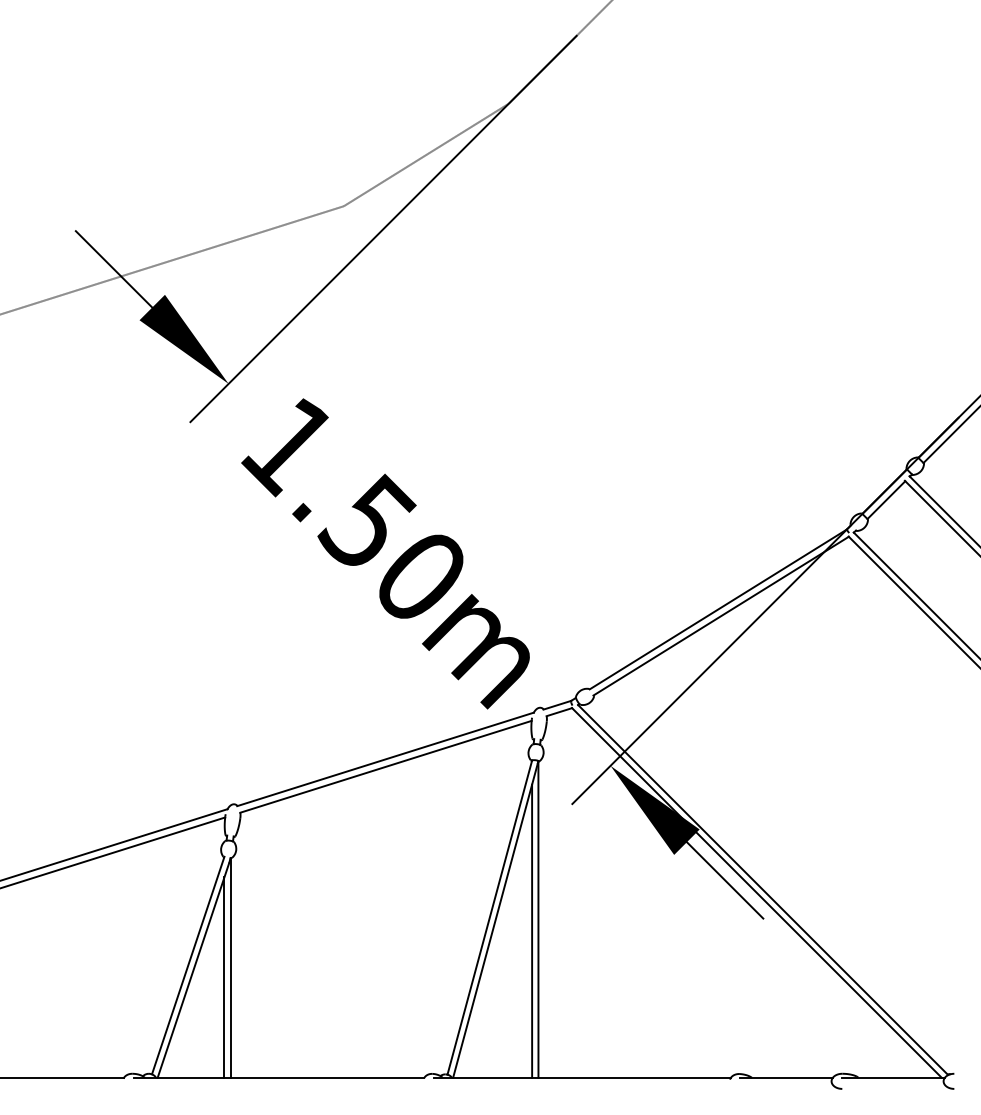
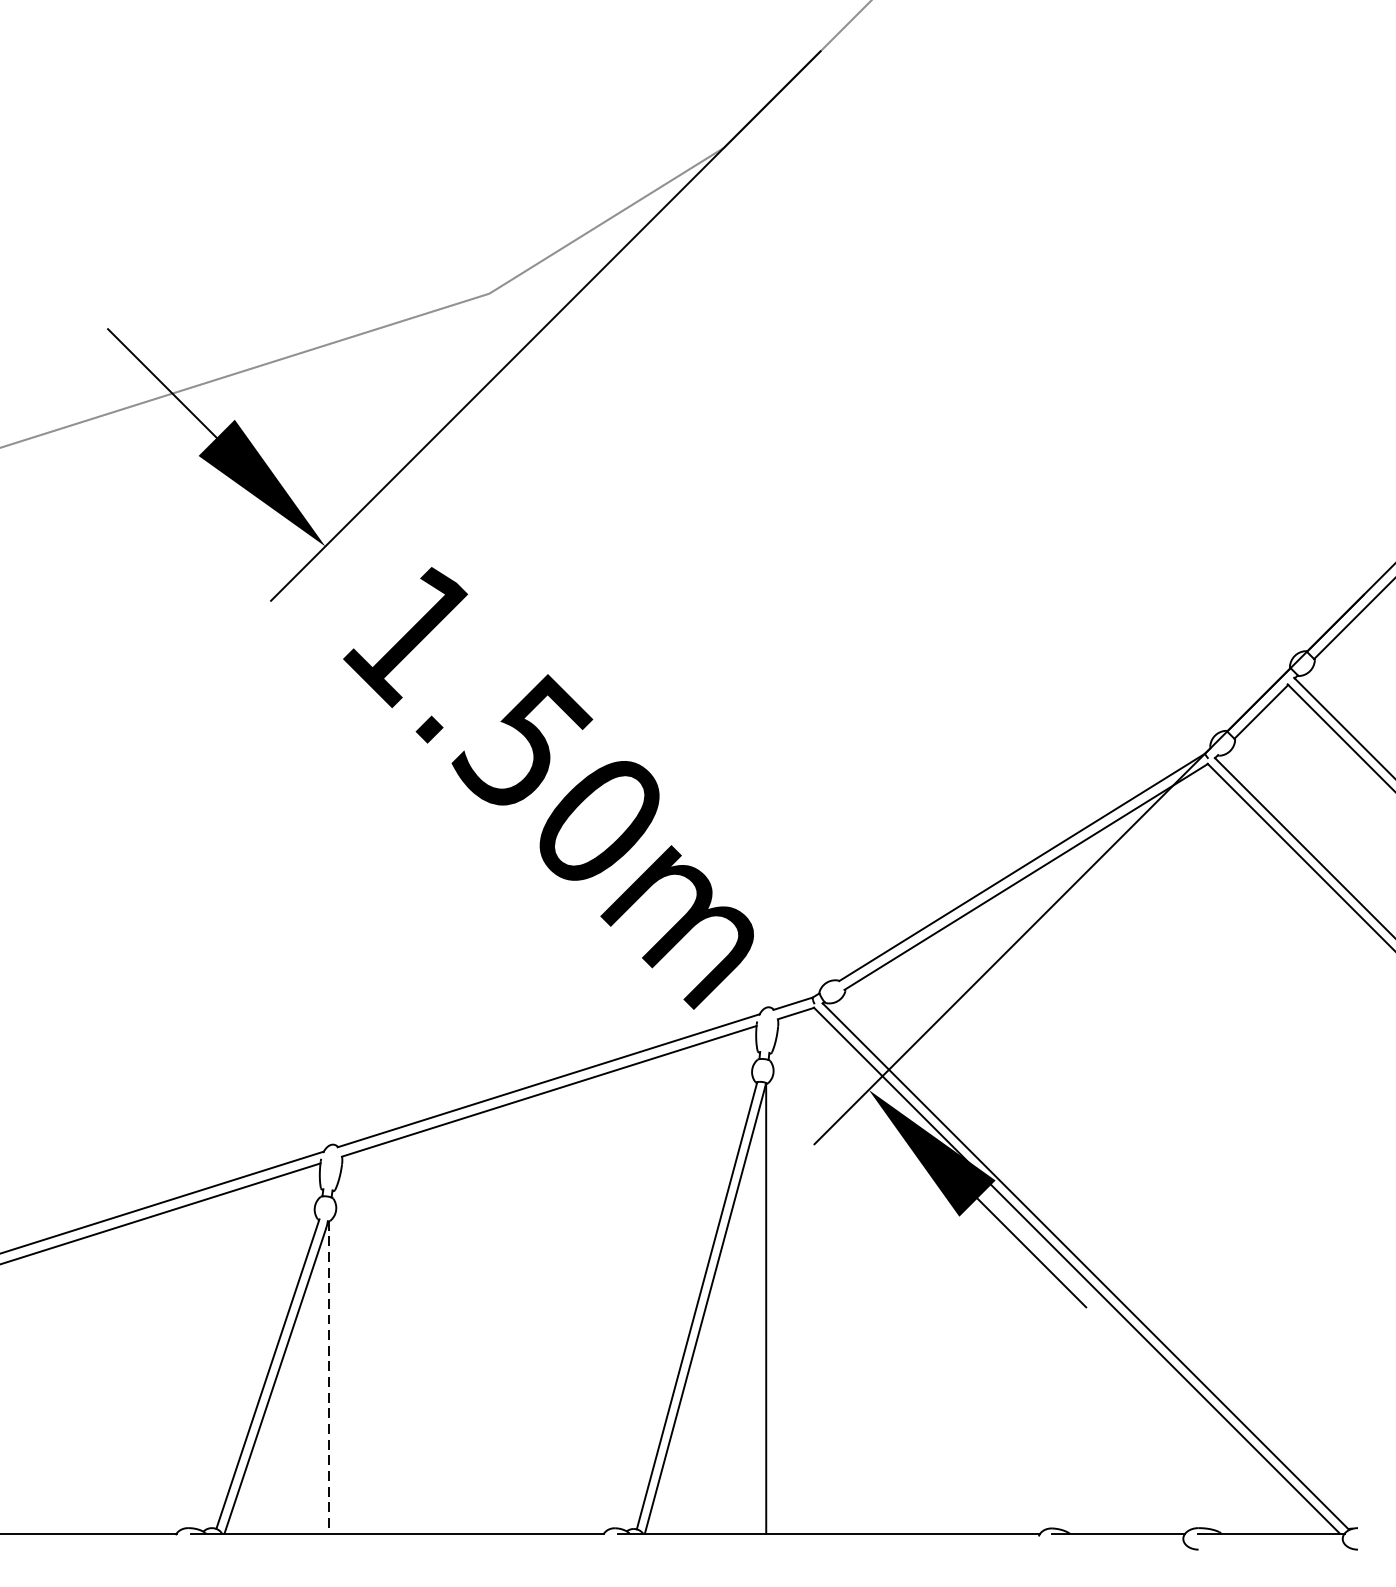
line: (532, 930) -> (757, 1324), removed
line: (230, 968) -> (328, 1378), solid -> dashed
line: (224, 977) -> (319, 1391), removed

